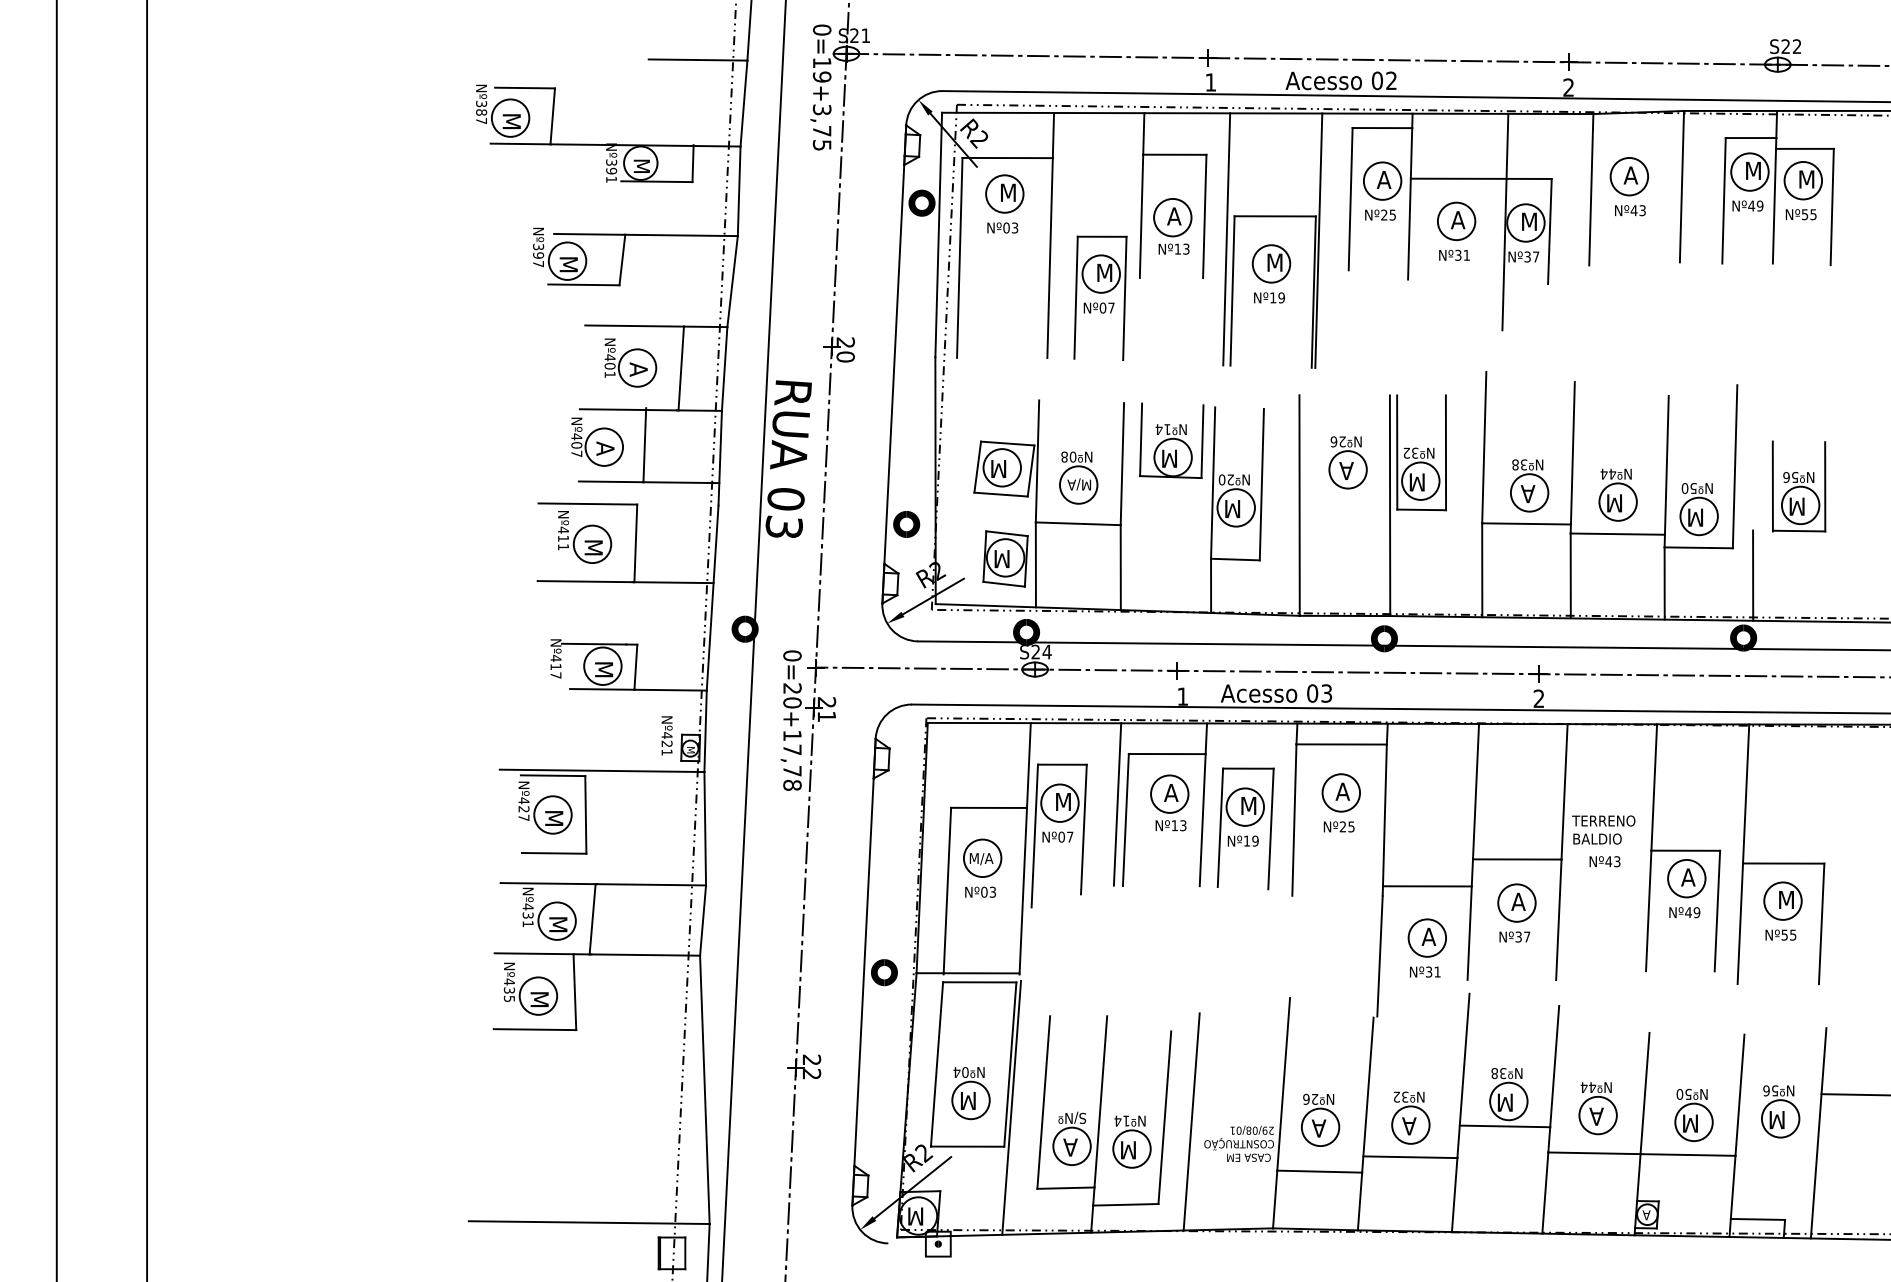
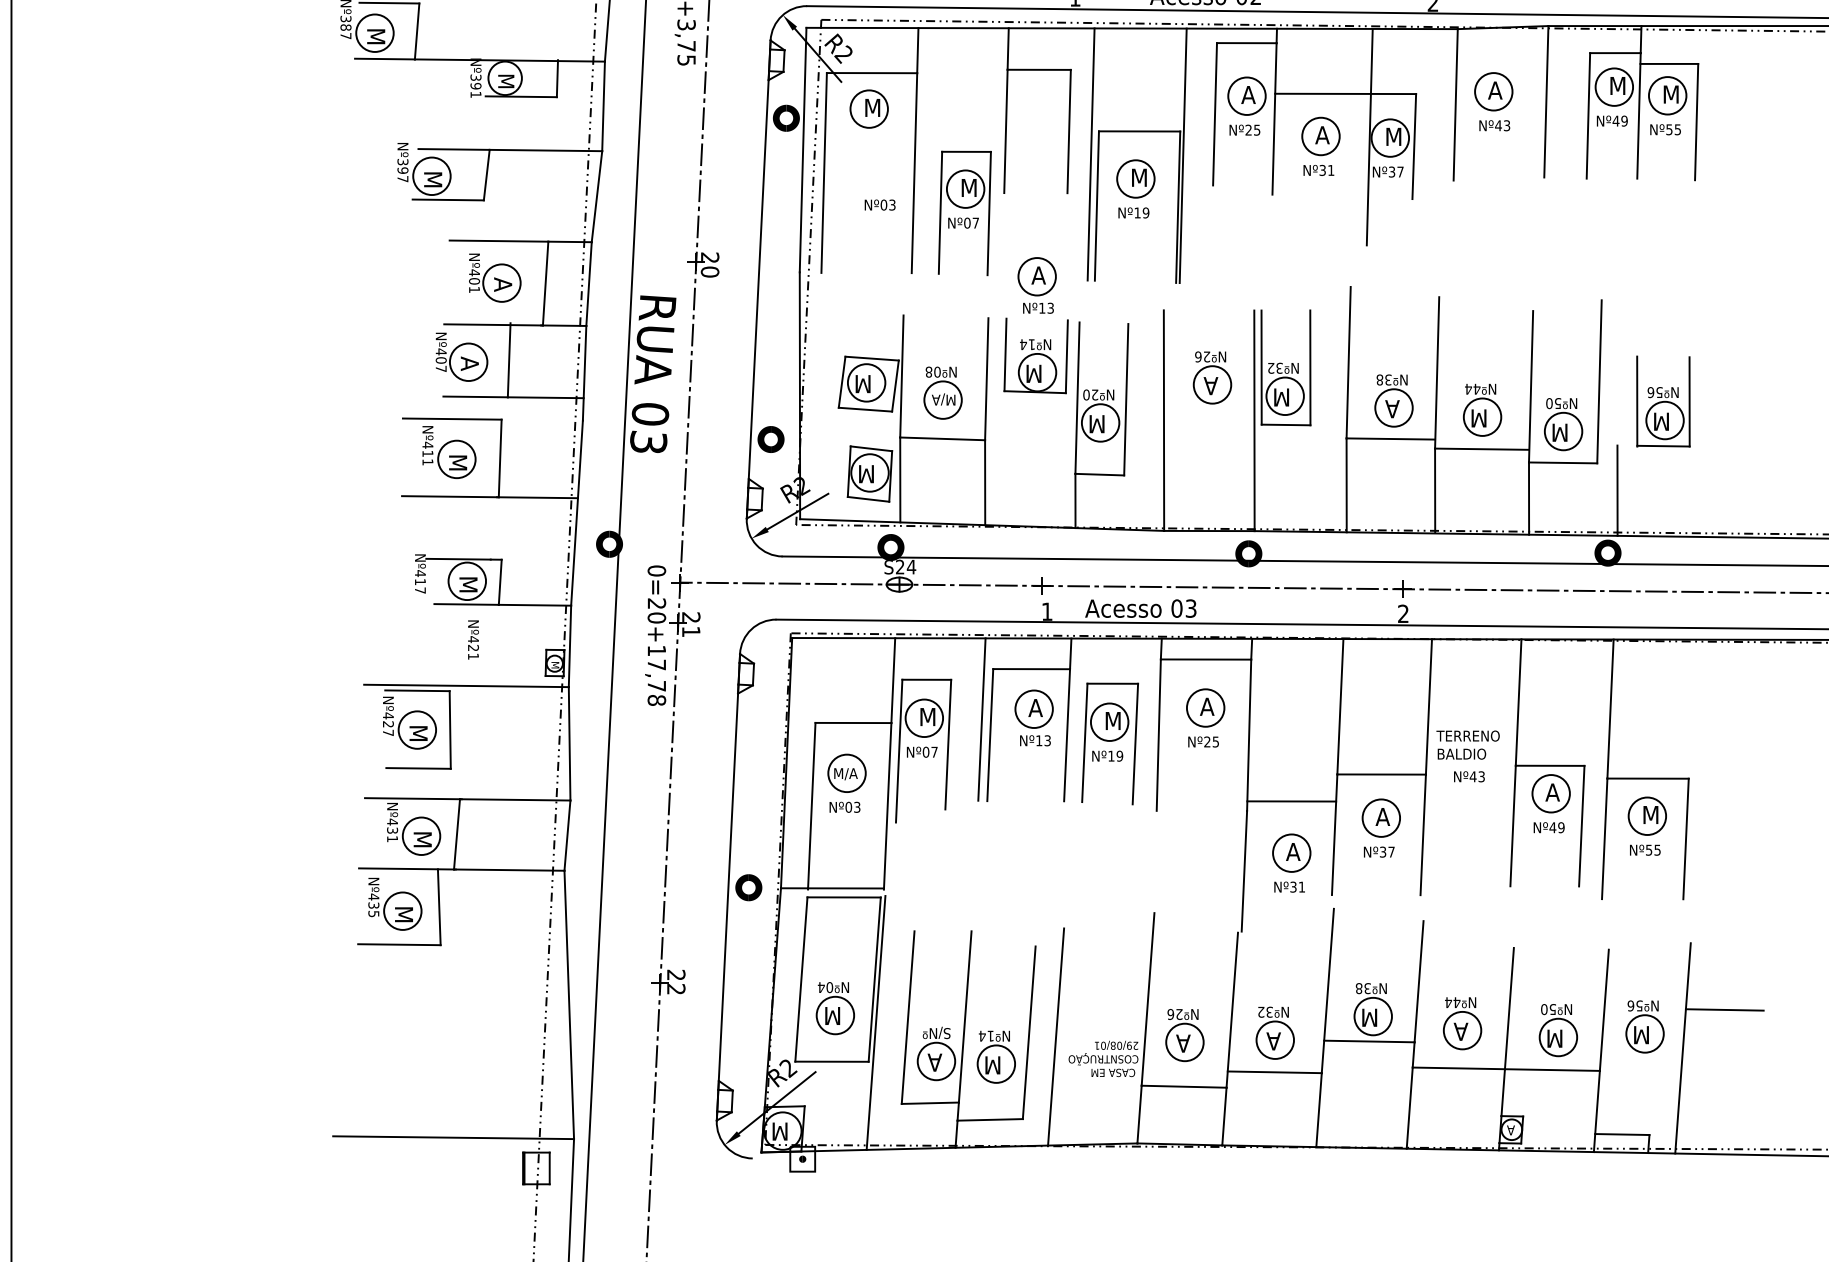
part: (1172, 226) -> (1036, 285), moved
text: (1002, 227) -> (879, 204), moved
text: (666, 735) -> (472, 639), moved

